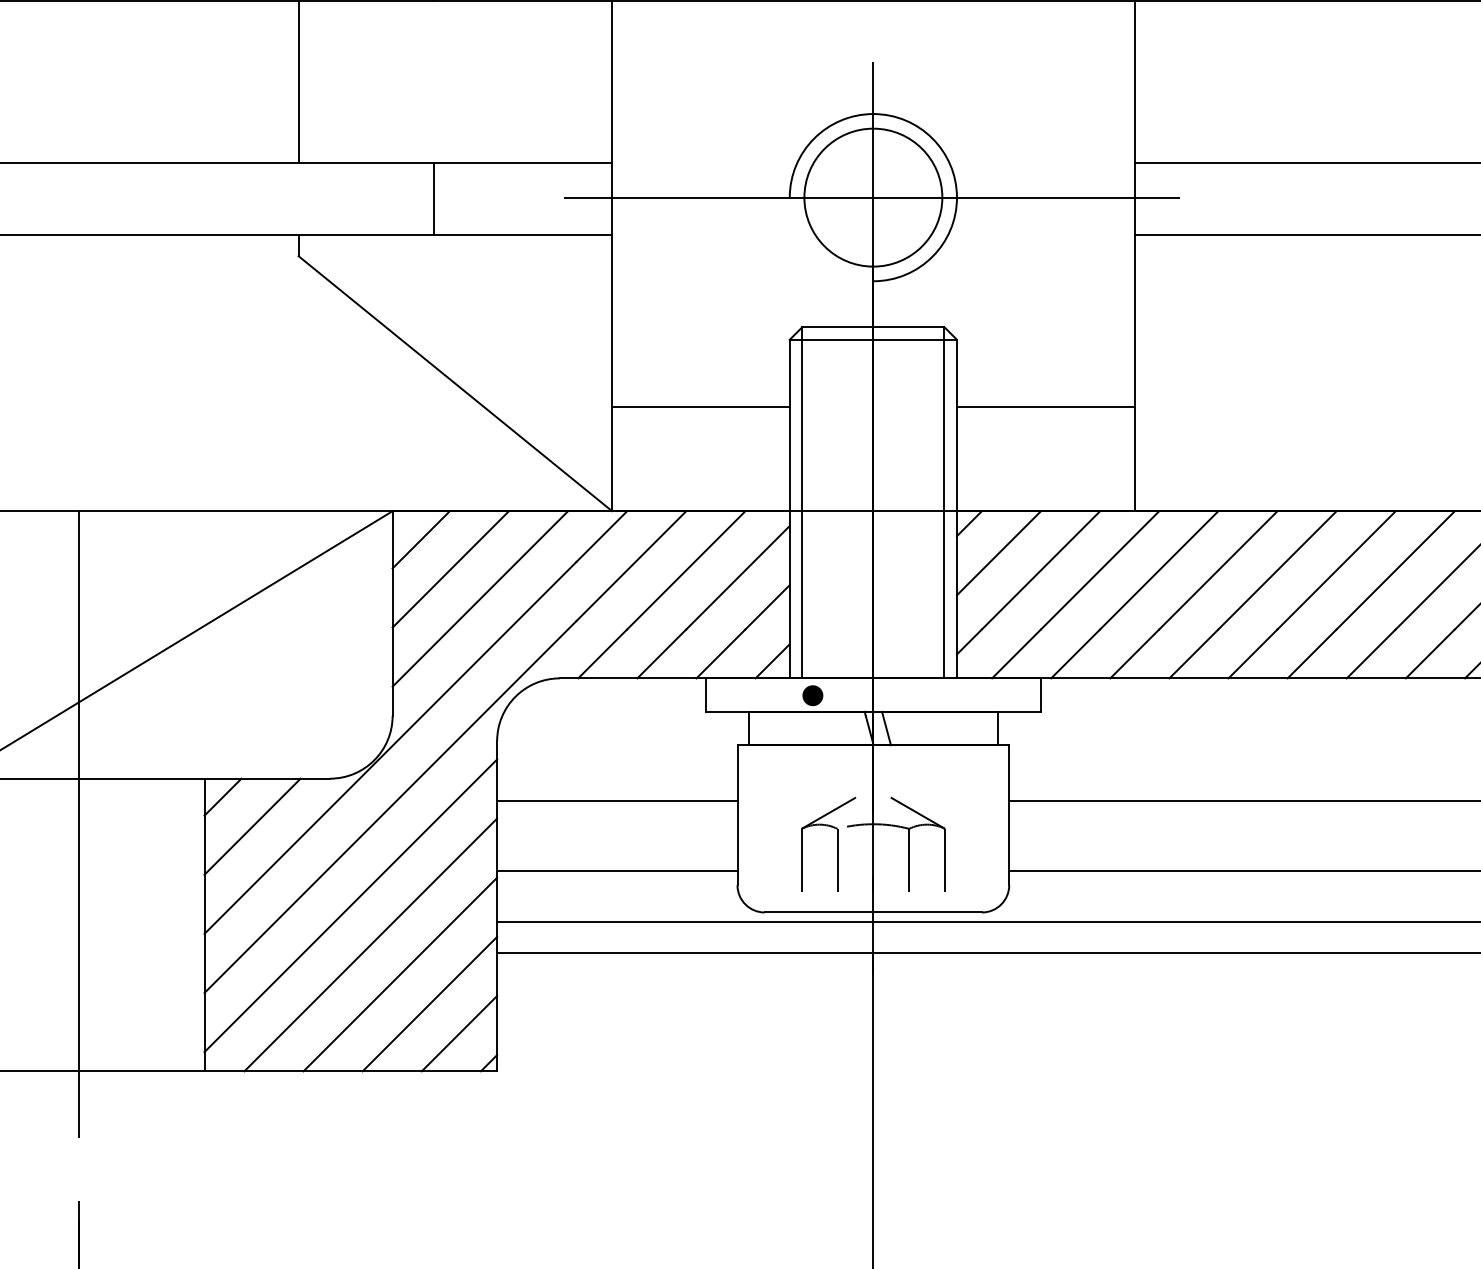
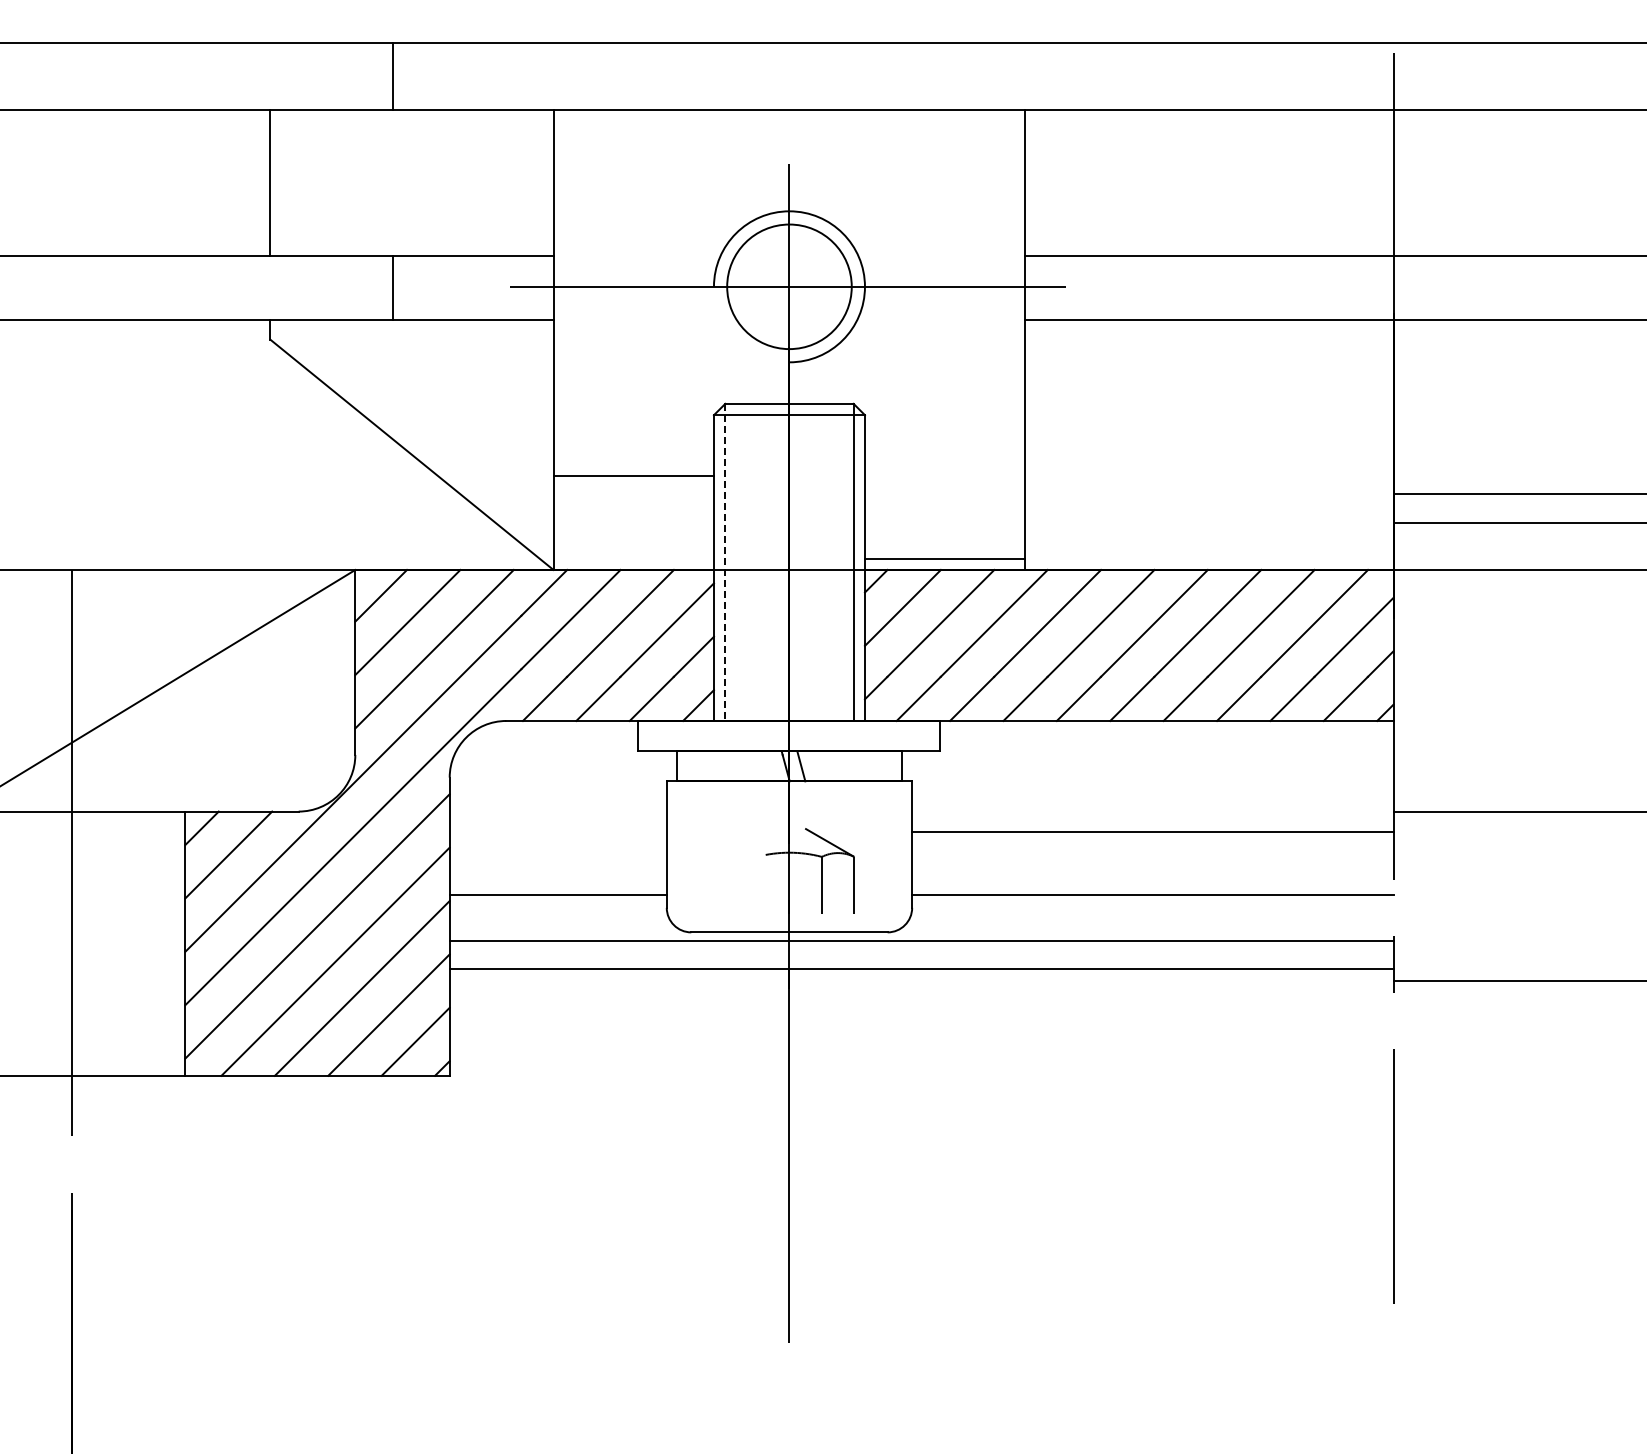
line: (1045, 406) -> (944, 558), moved
line: (802, 502) -> (725, 562), solid -> dashed
fill: (812, 695) -> (734, 736), removed
line: (616, 800) -> (557, 831), removed
part: (836, 843) -> (756, 870), removed

